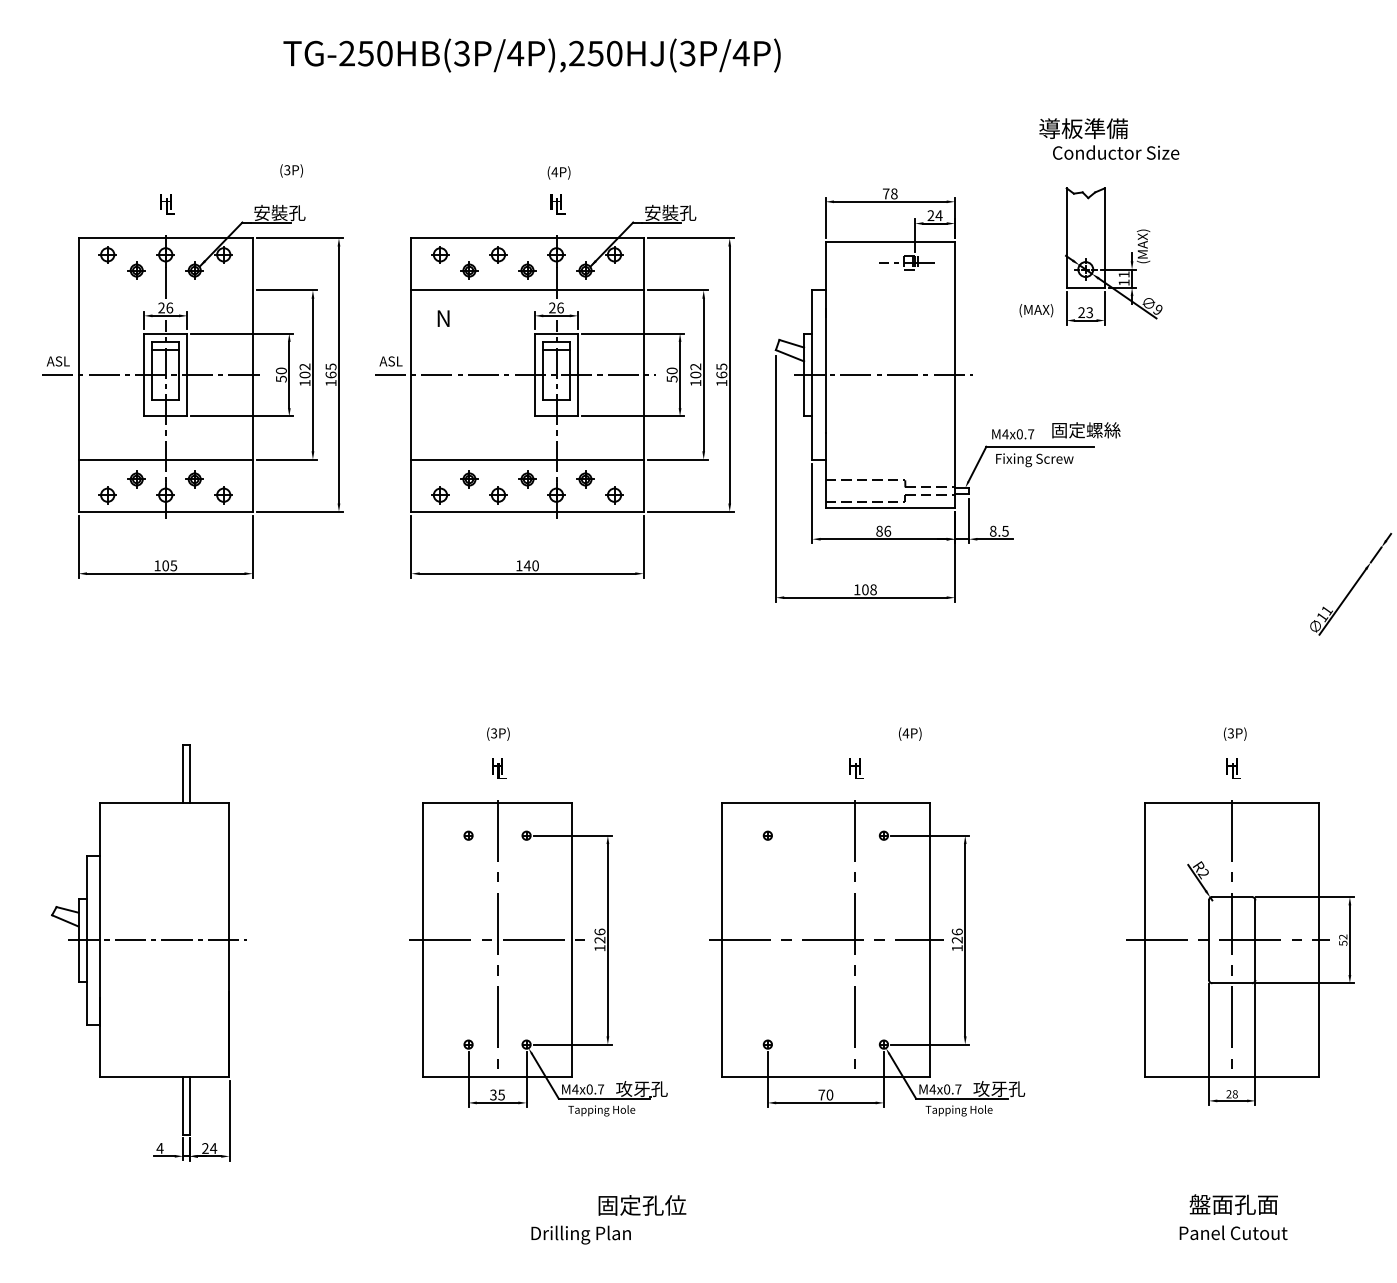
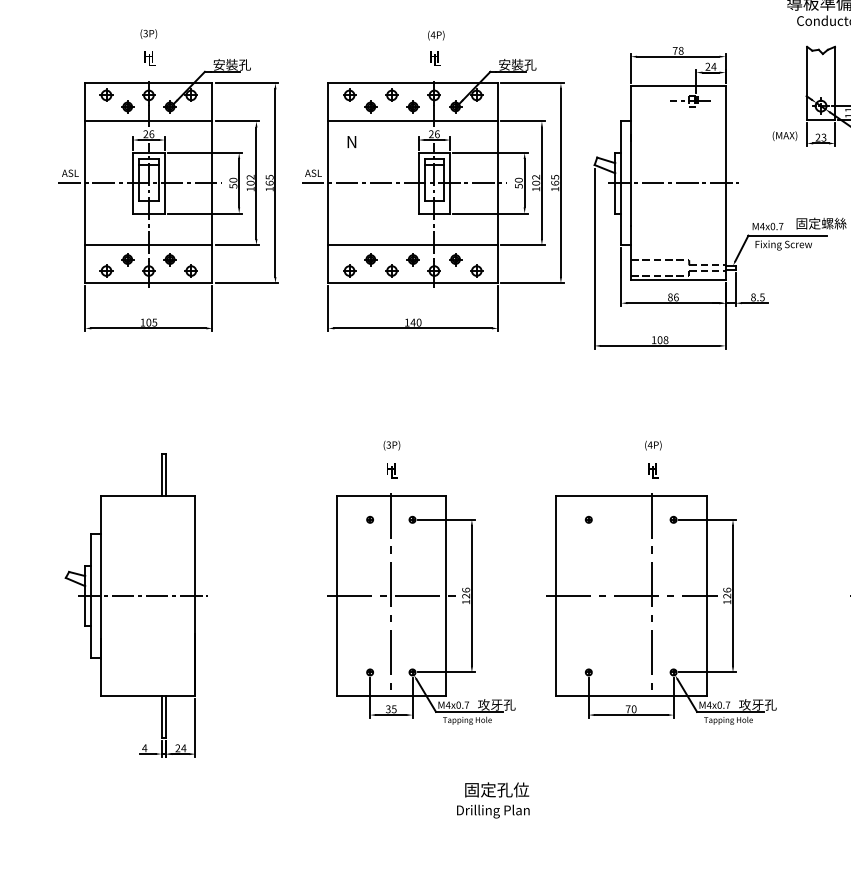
text: (291, 170) -> (148, 33), moved
line: (165, 290) -> (148, 121), added
text: (910, 733) -> (653, 445), moved
text: (580, 1234) -> (492, 811), moved

